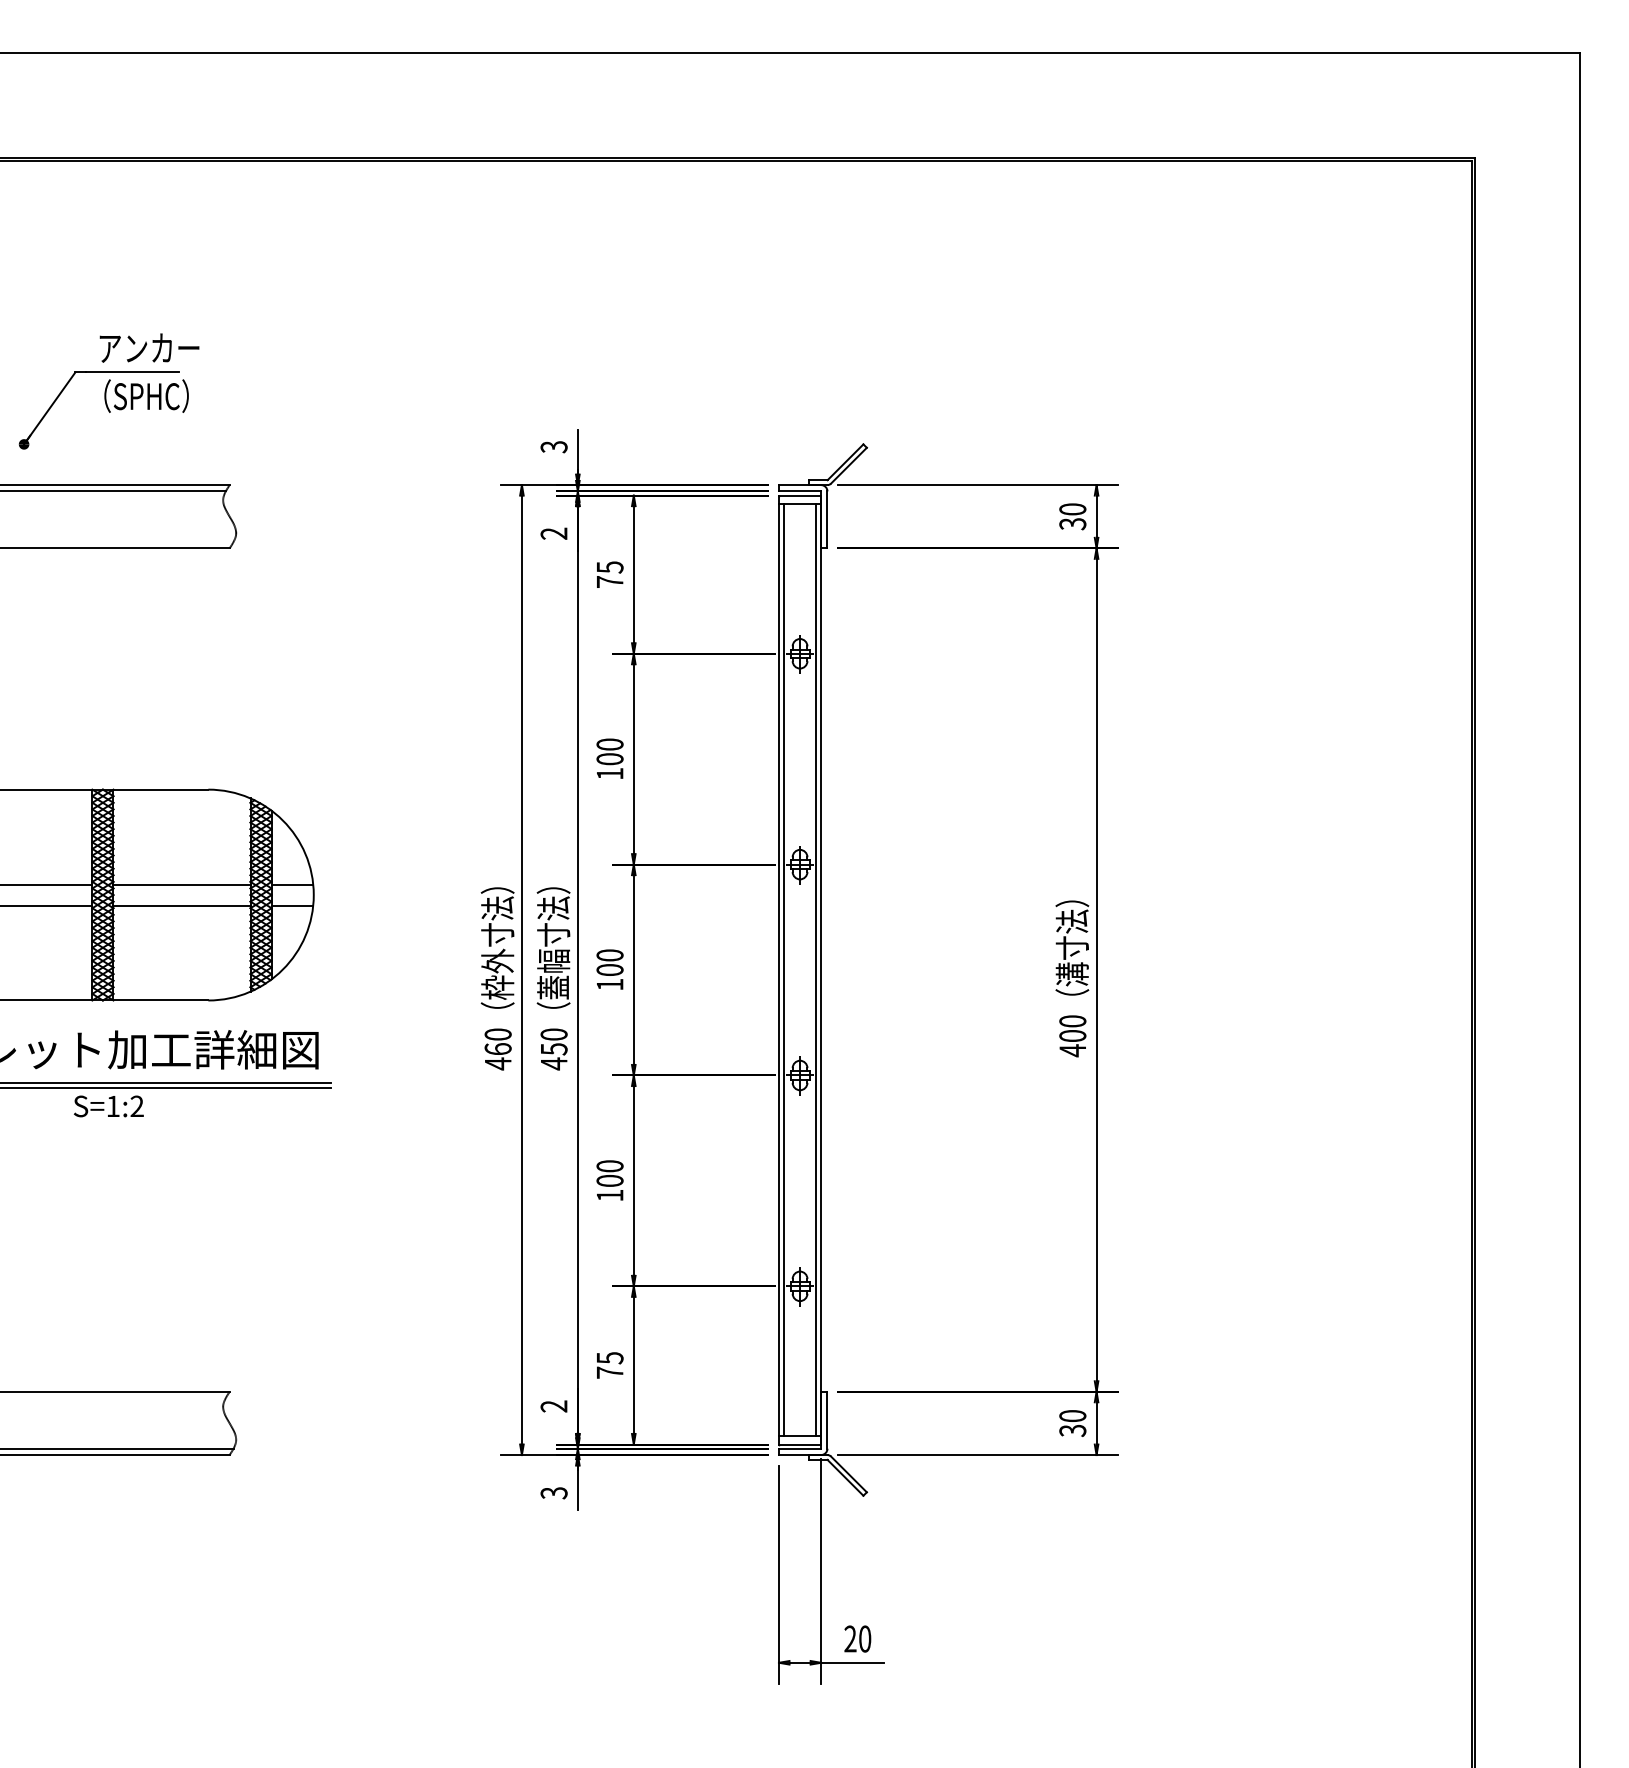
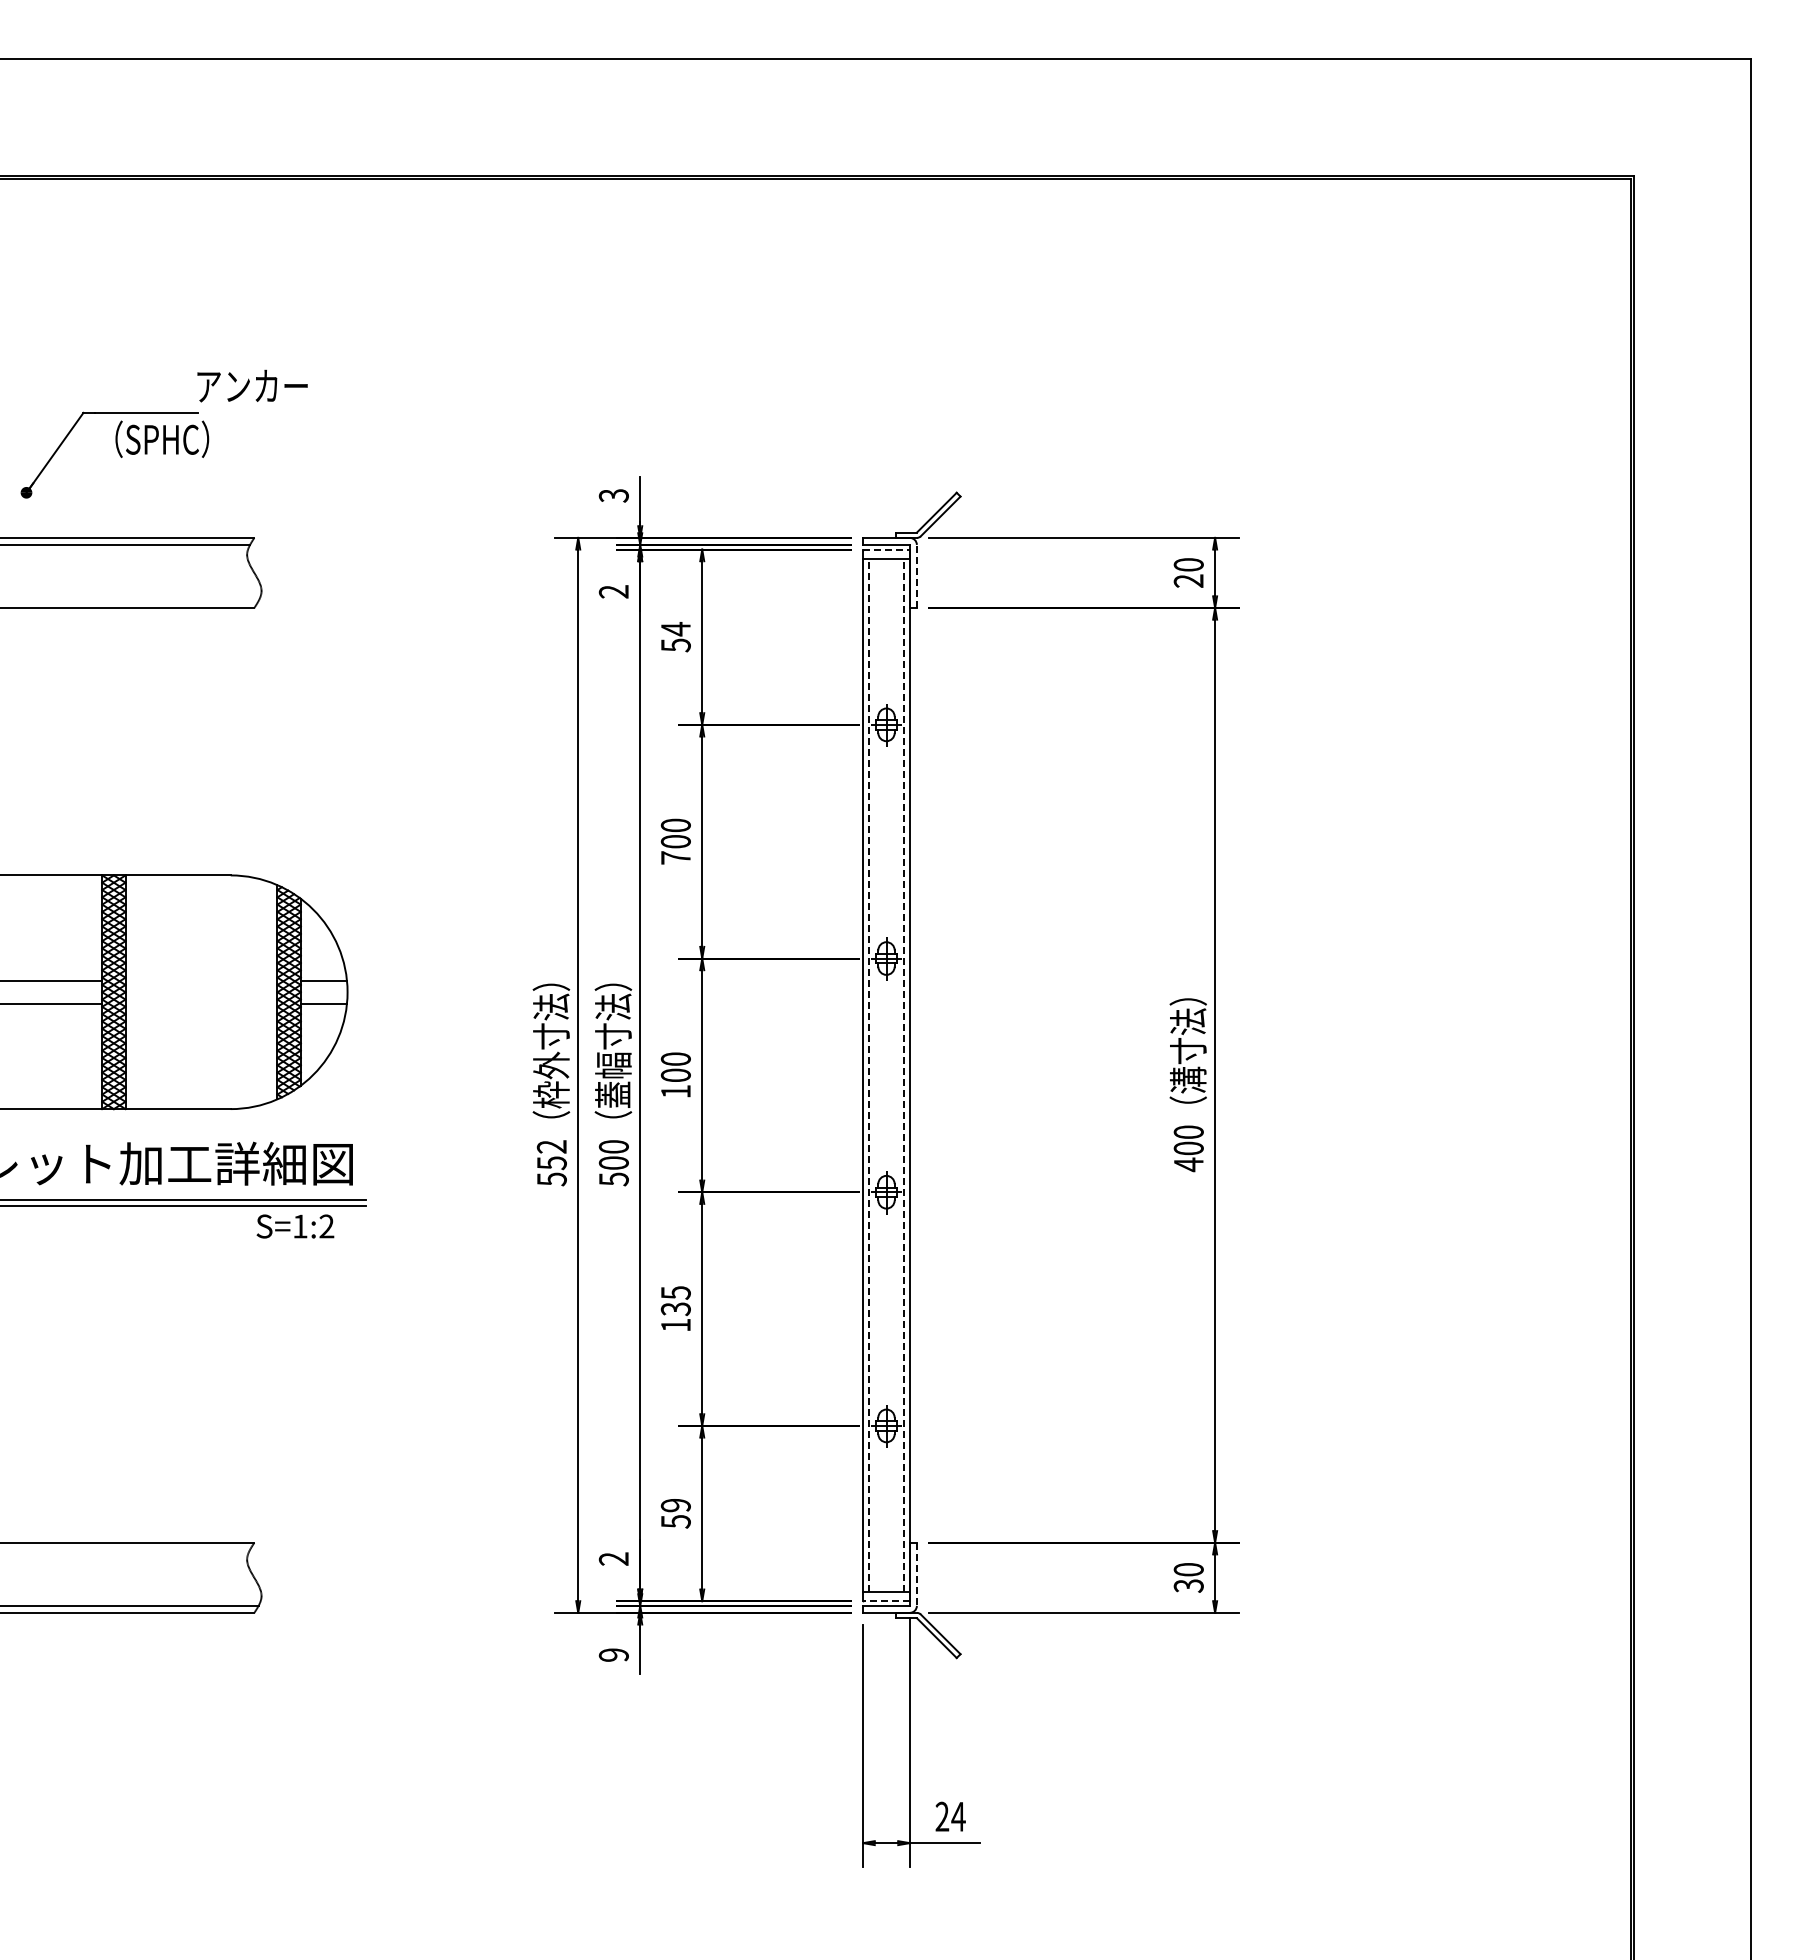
text: (149, 347) -> (252, 385), moved
line: (800, 495) -> (887, 549), solid -> dashed
line: (827, 519) -> (916, 576), solid -> dashed
text: (1072, 524) -> (1188, 581), 30 -> 20
text: (609, 574) -> (675, 636), 75 -> 54
text: (609, 773) -> (675, 857), 100 -> 700
line: (181, 884) -> (201, 980), removed
line: (181, 905) -> (201, 1003), removed
line: (783, 969) -> (868, 1074), solid -> dashed
line: (816, 969) -> (904, 1074), solid -> dashed
text: (497, 1049) -> (551, 1163), 460 -> 552
text: (553, 1056) -> (613, 1171), 450 -> 500
text: (108, 1106) -> (295, 1226), moved
text: (609, 1174) -> (675, 1301), 100 -> 135
text: (609, 1365) -> (675, 1513), 75 -> 59
line: (827, 1420) -> (916, 1574), solid -> dashed
line: (800, 1444) -> (886, 1601), solid -> dashed
text: (553, 1493) -> (613, 1655), 3 -> 9
text: (865, 1638) -> (958, 1816), 20 -> 24

